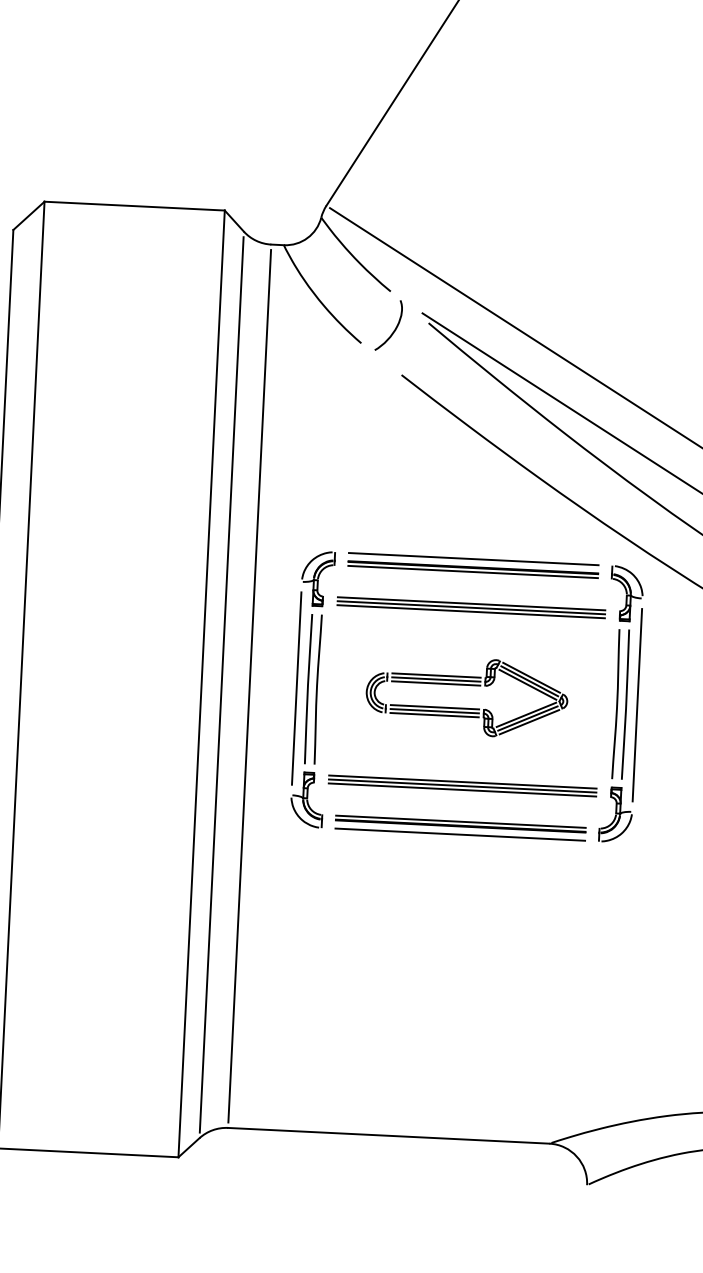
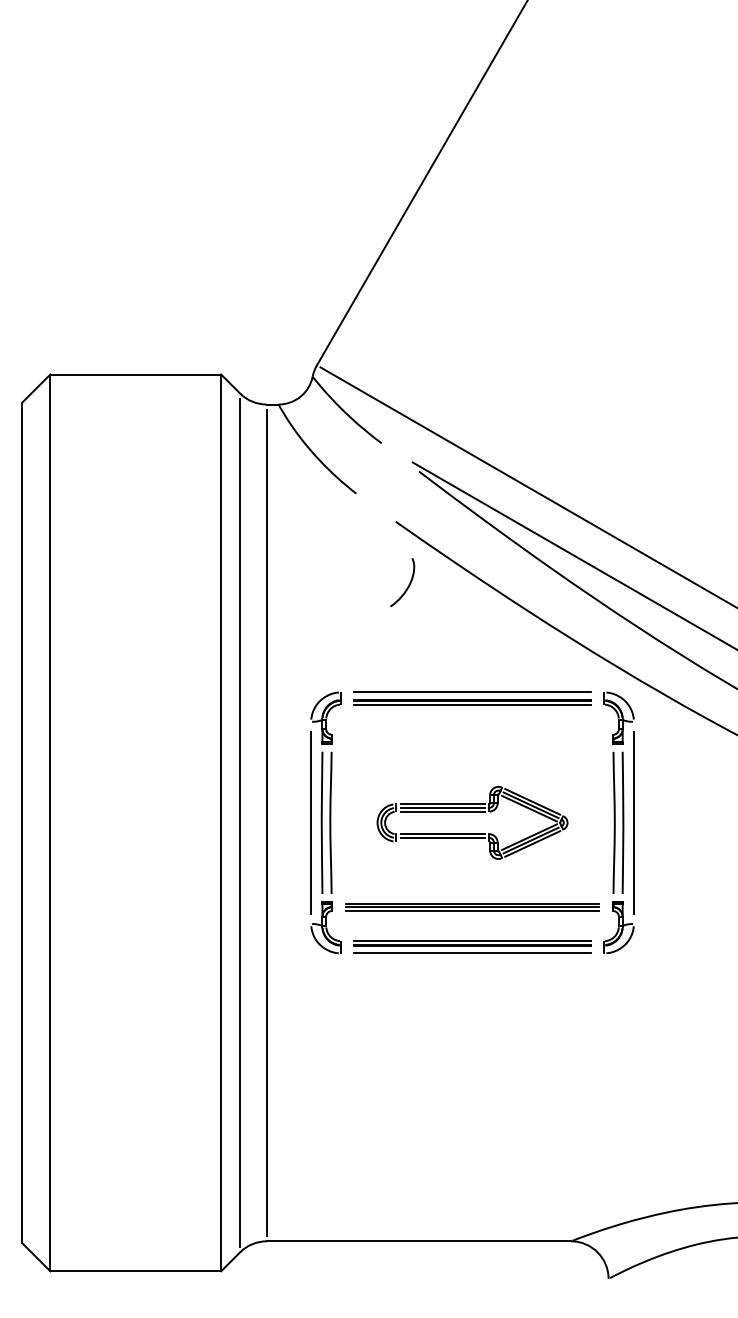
curve: (395, 327) -> (408, 584), moved
part: (471, 607) -> (472, 738), removed
line: (434, 714) -> (442, 841), removed

